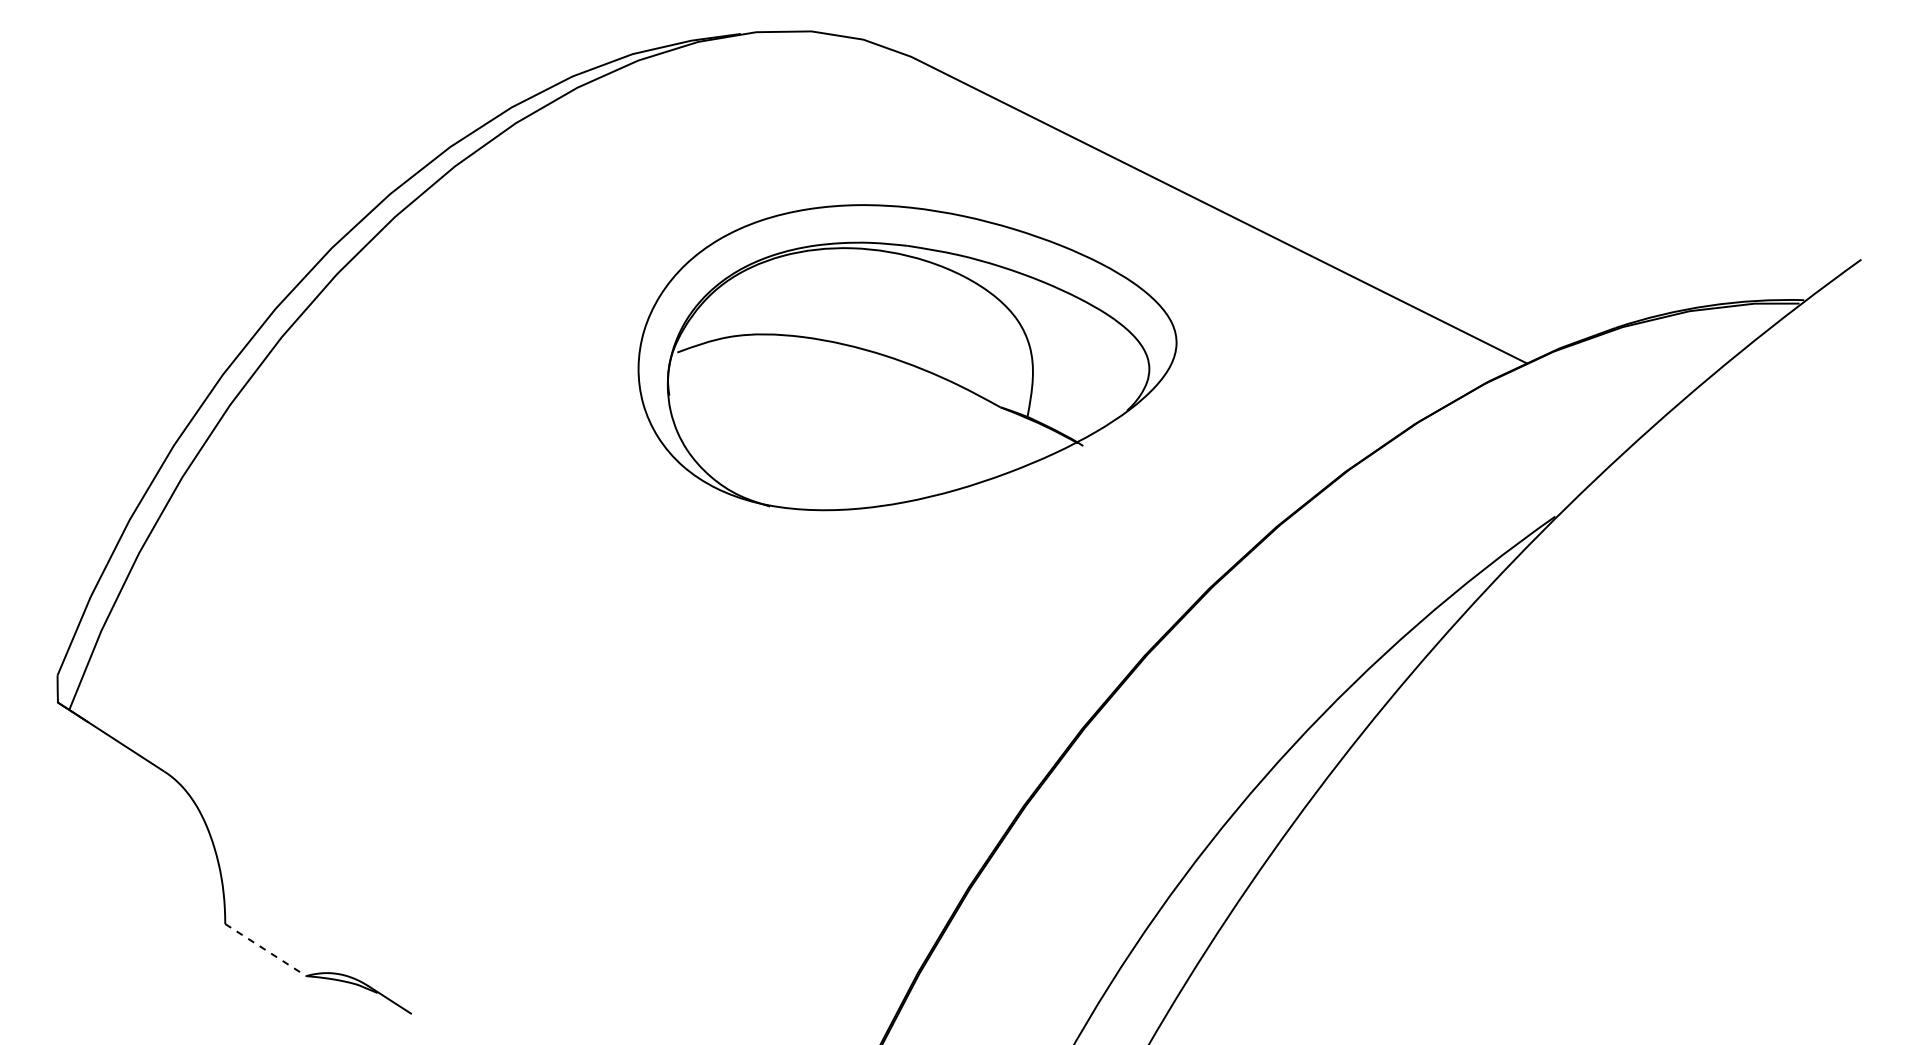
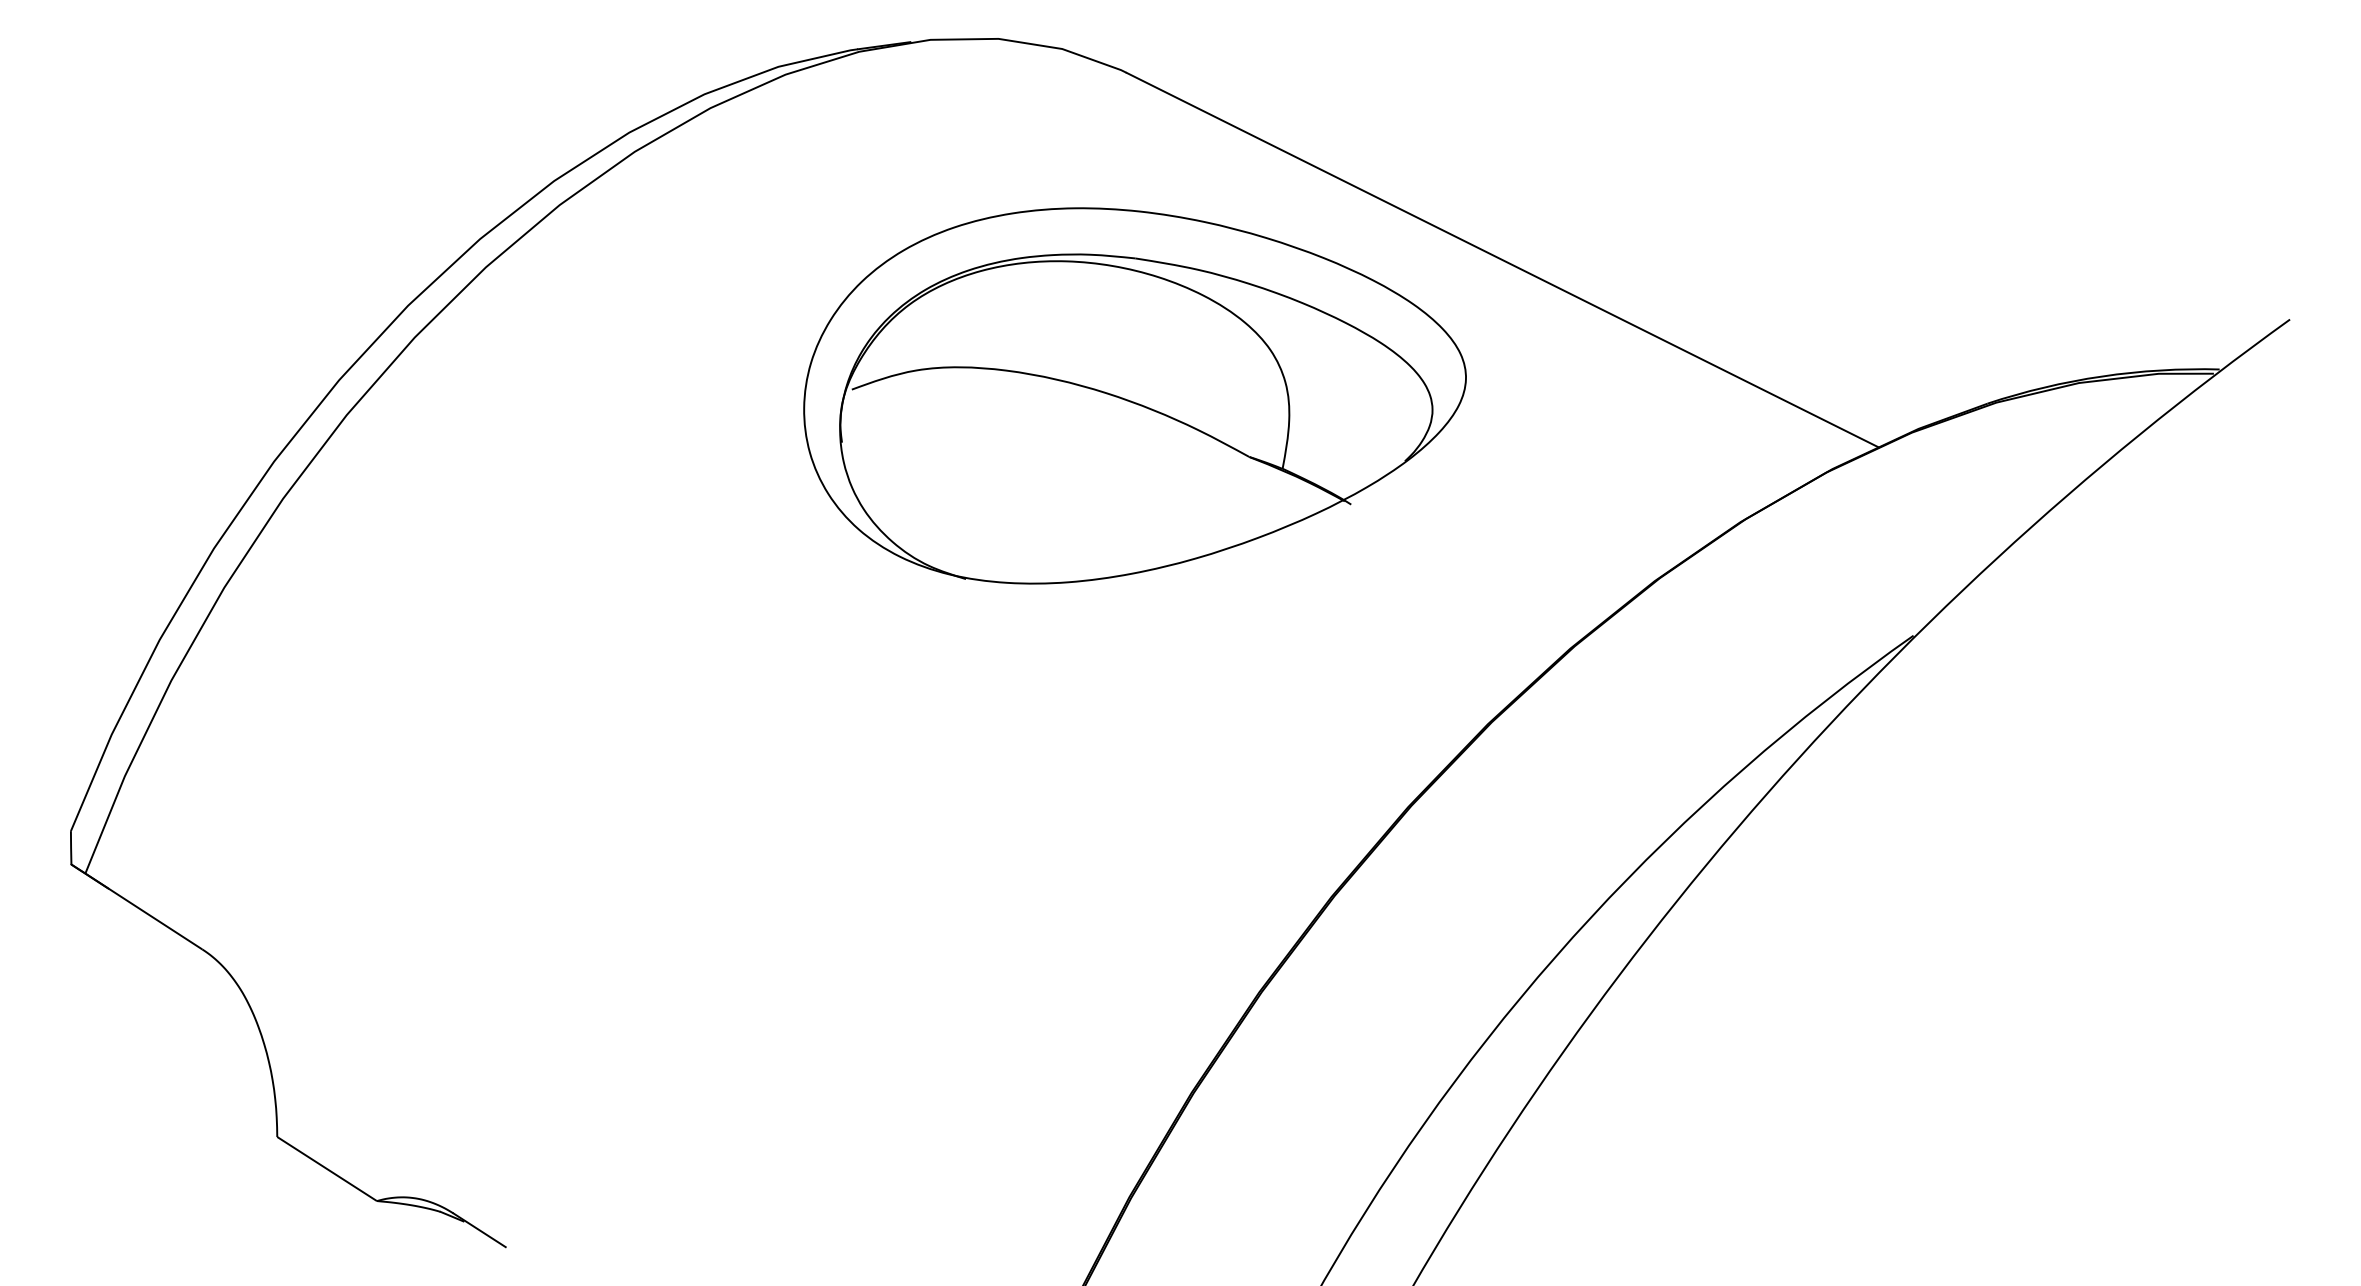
part: (907, 357) -> (1134, 395), moved
line: (266, 950) -> (327, 1169), dashed -> solid

